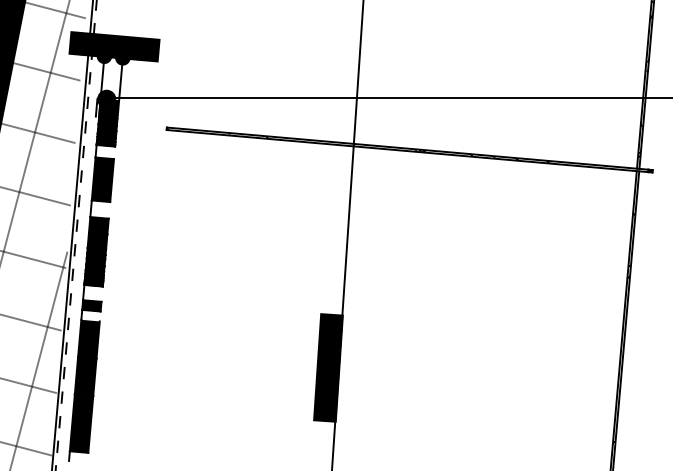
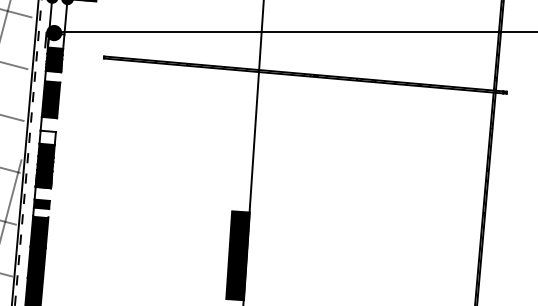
fill: (109, 109) -> (56, 41), removed
fill: (98, 225) -> (47, 137), removed

